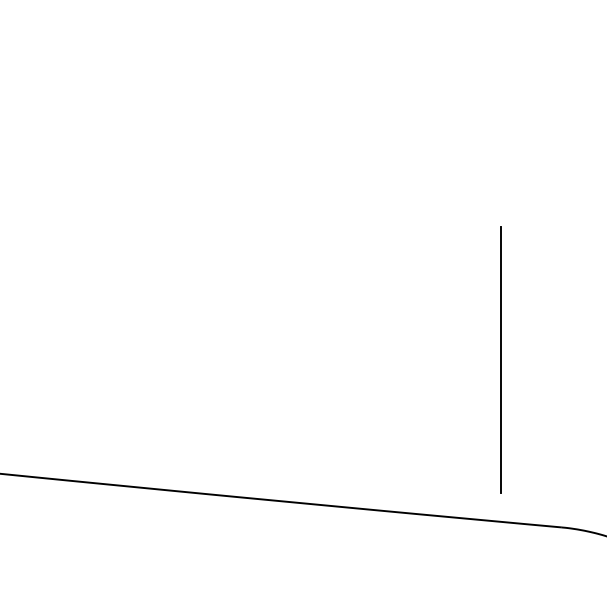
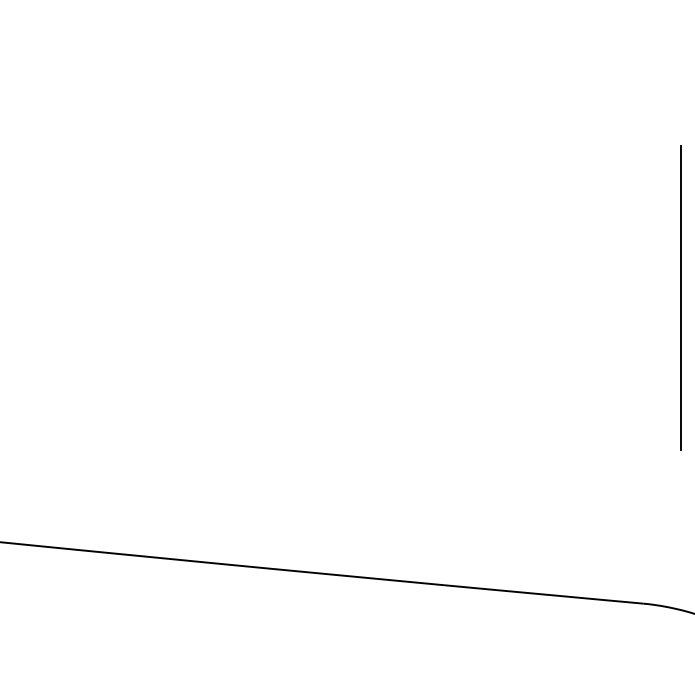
line: (500, 359) -> (680, 297), moved

